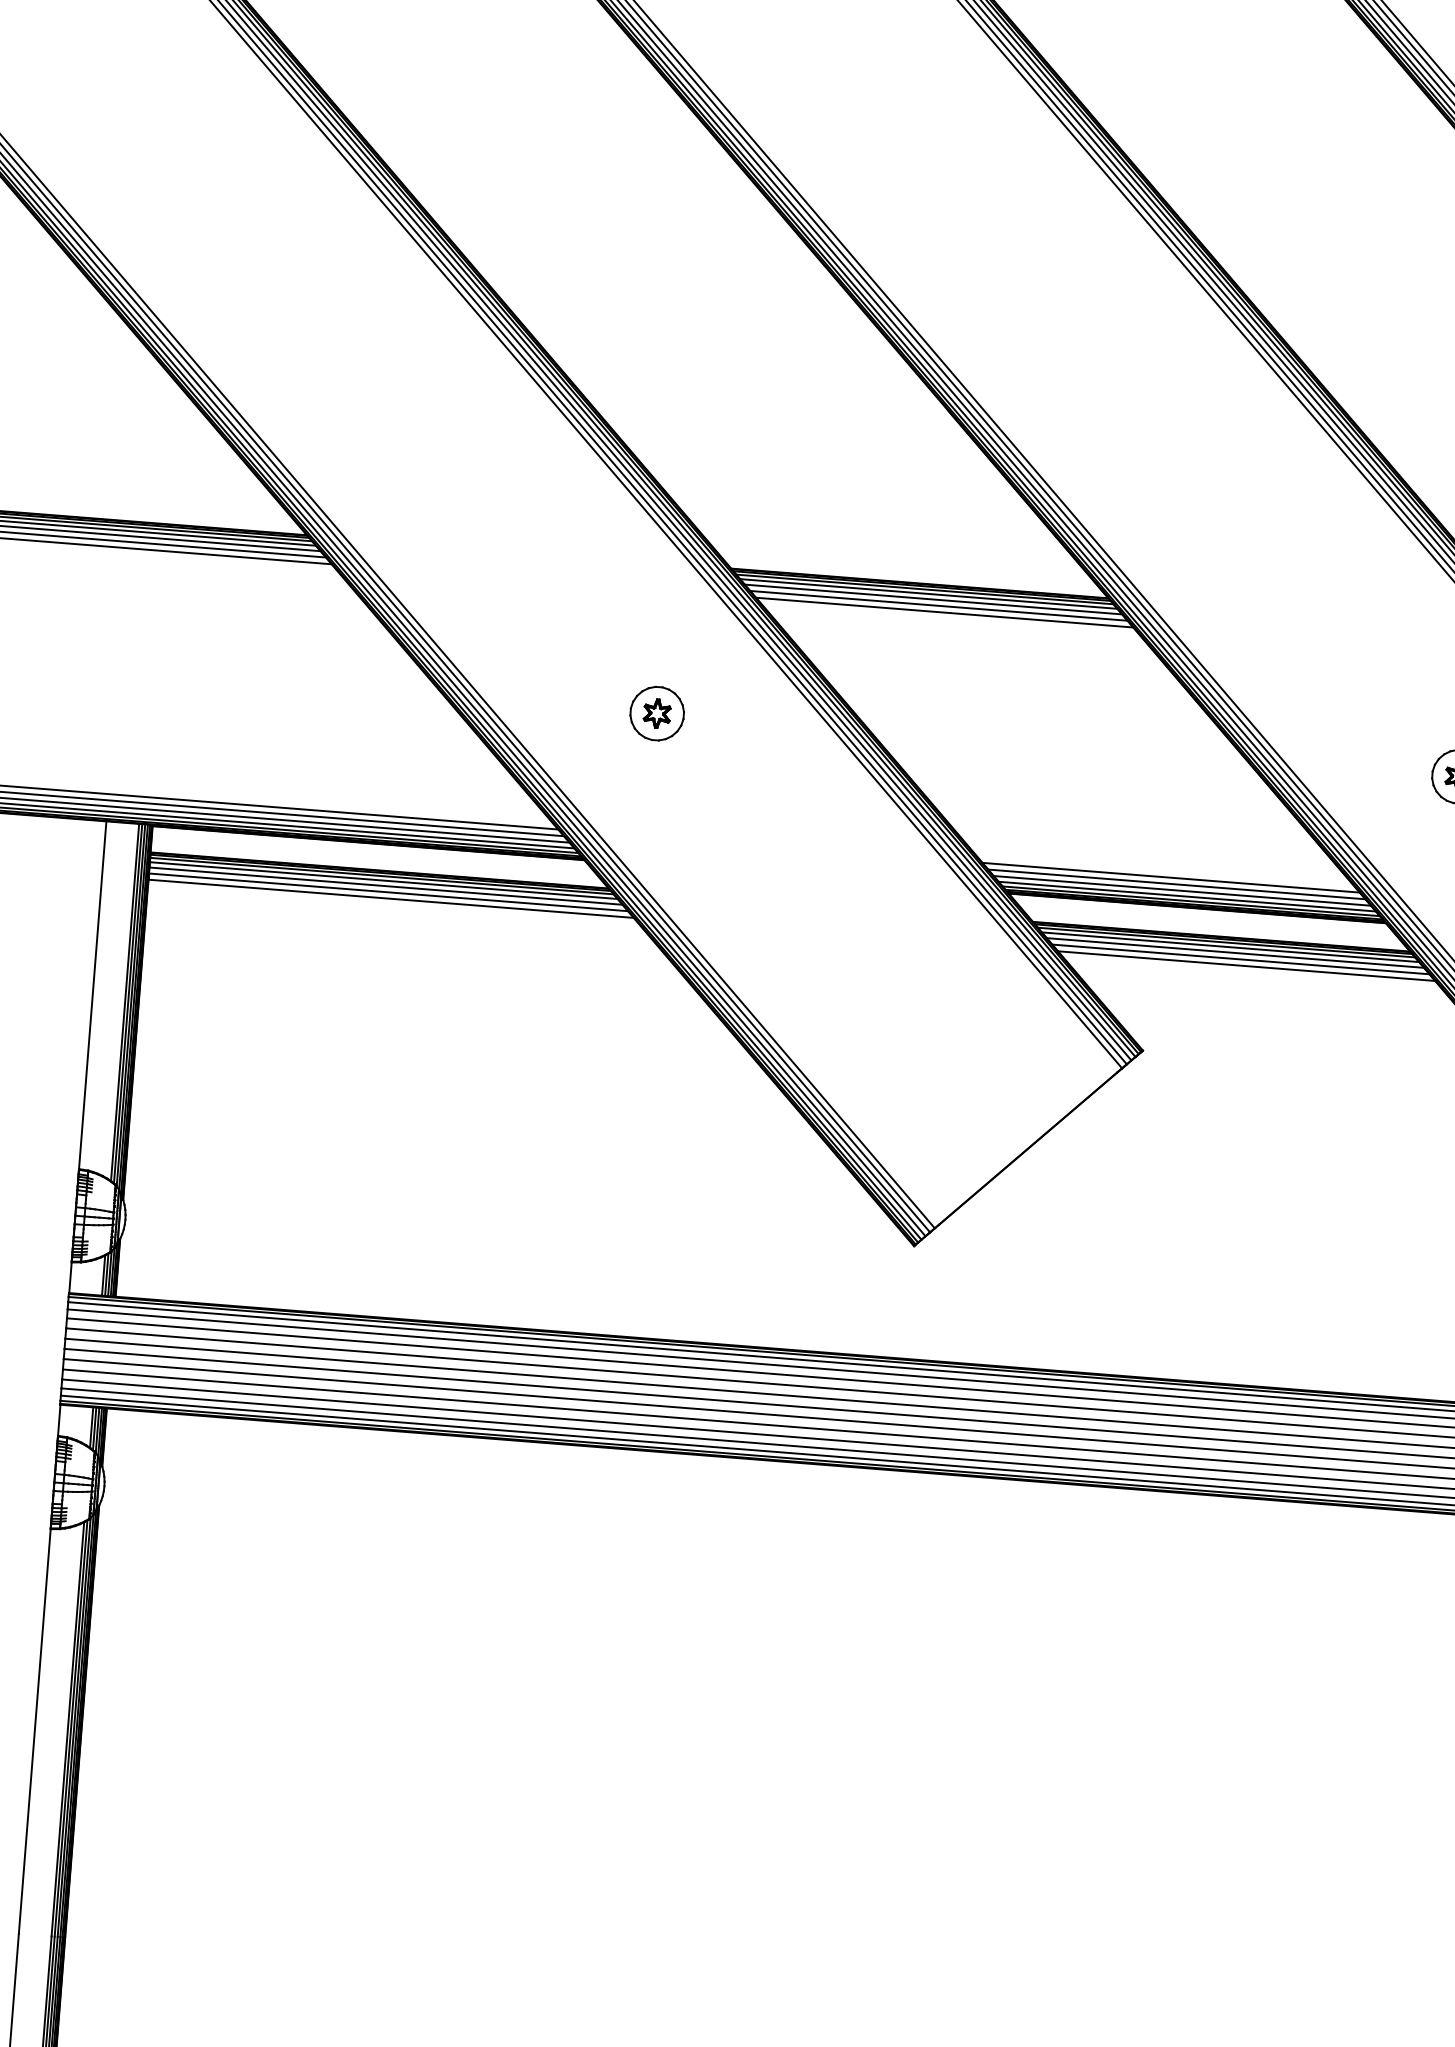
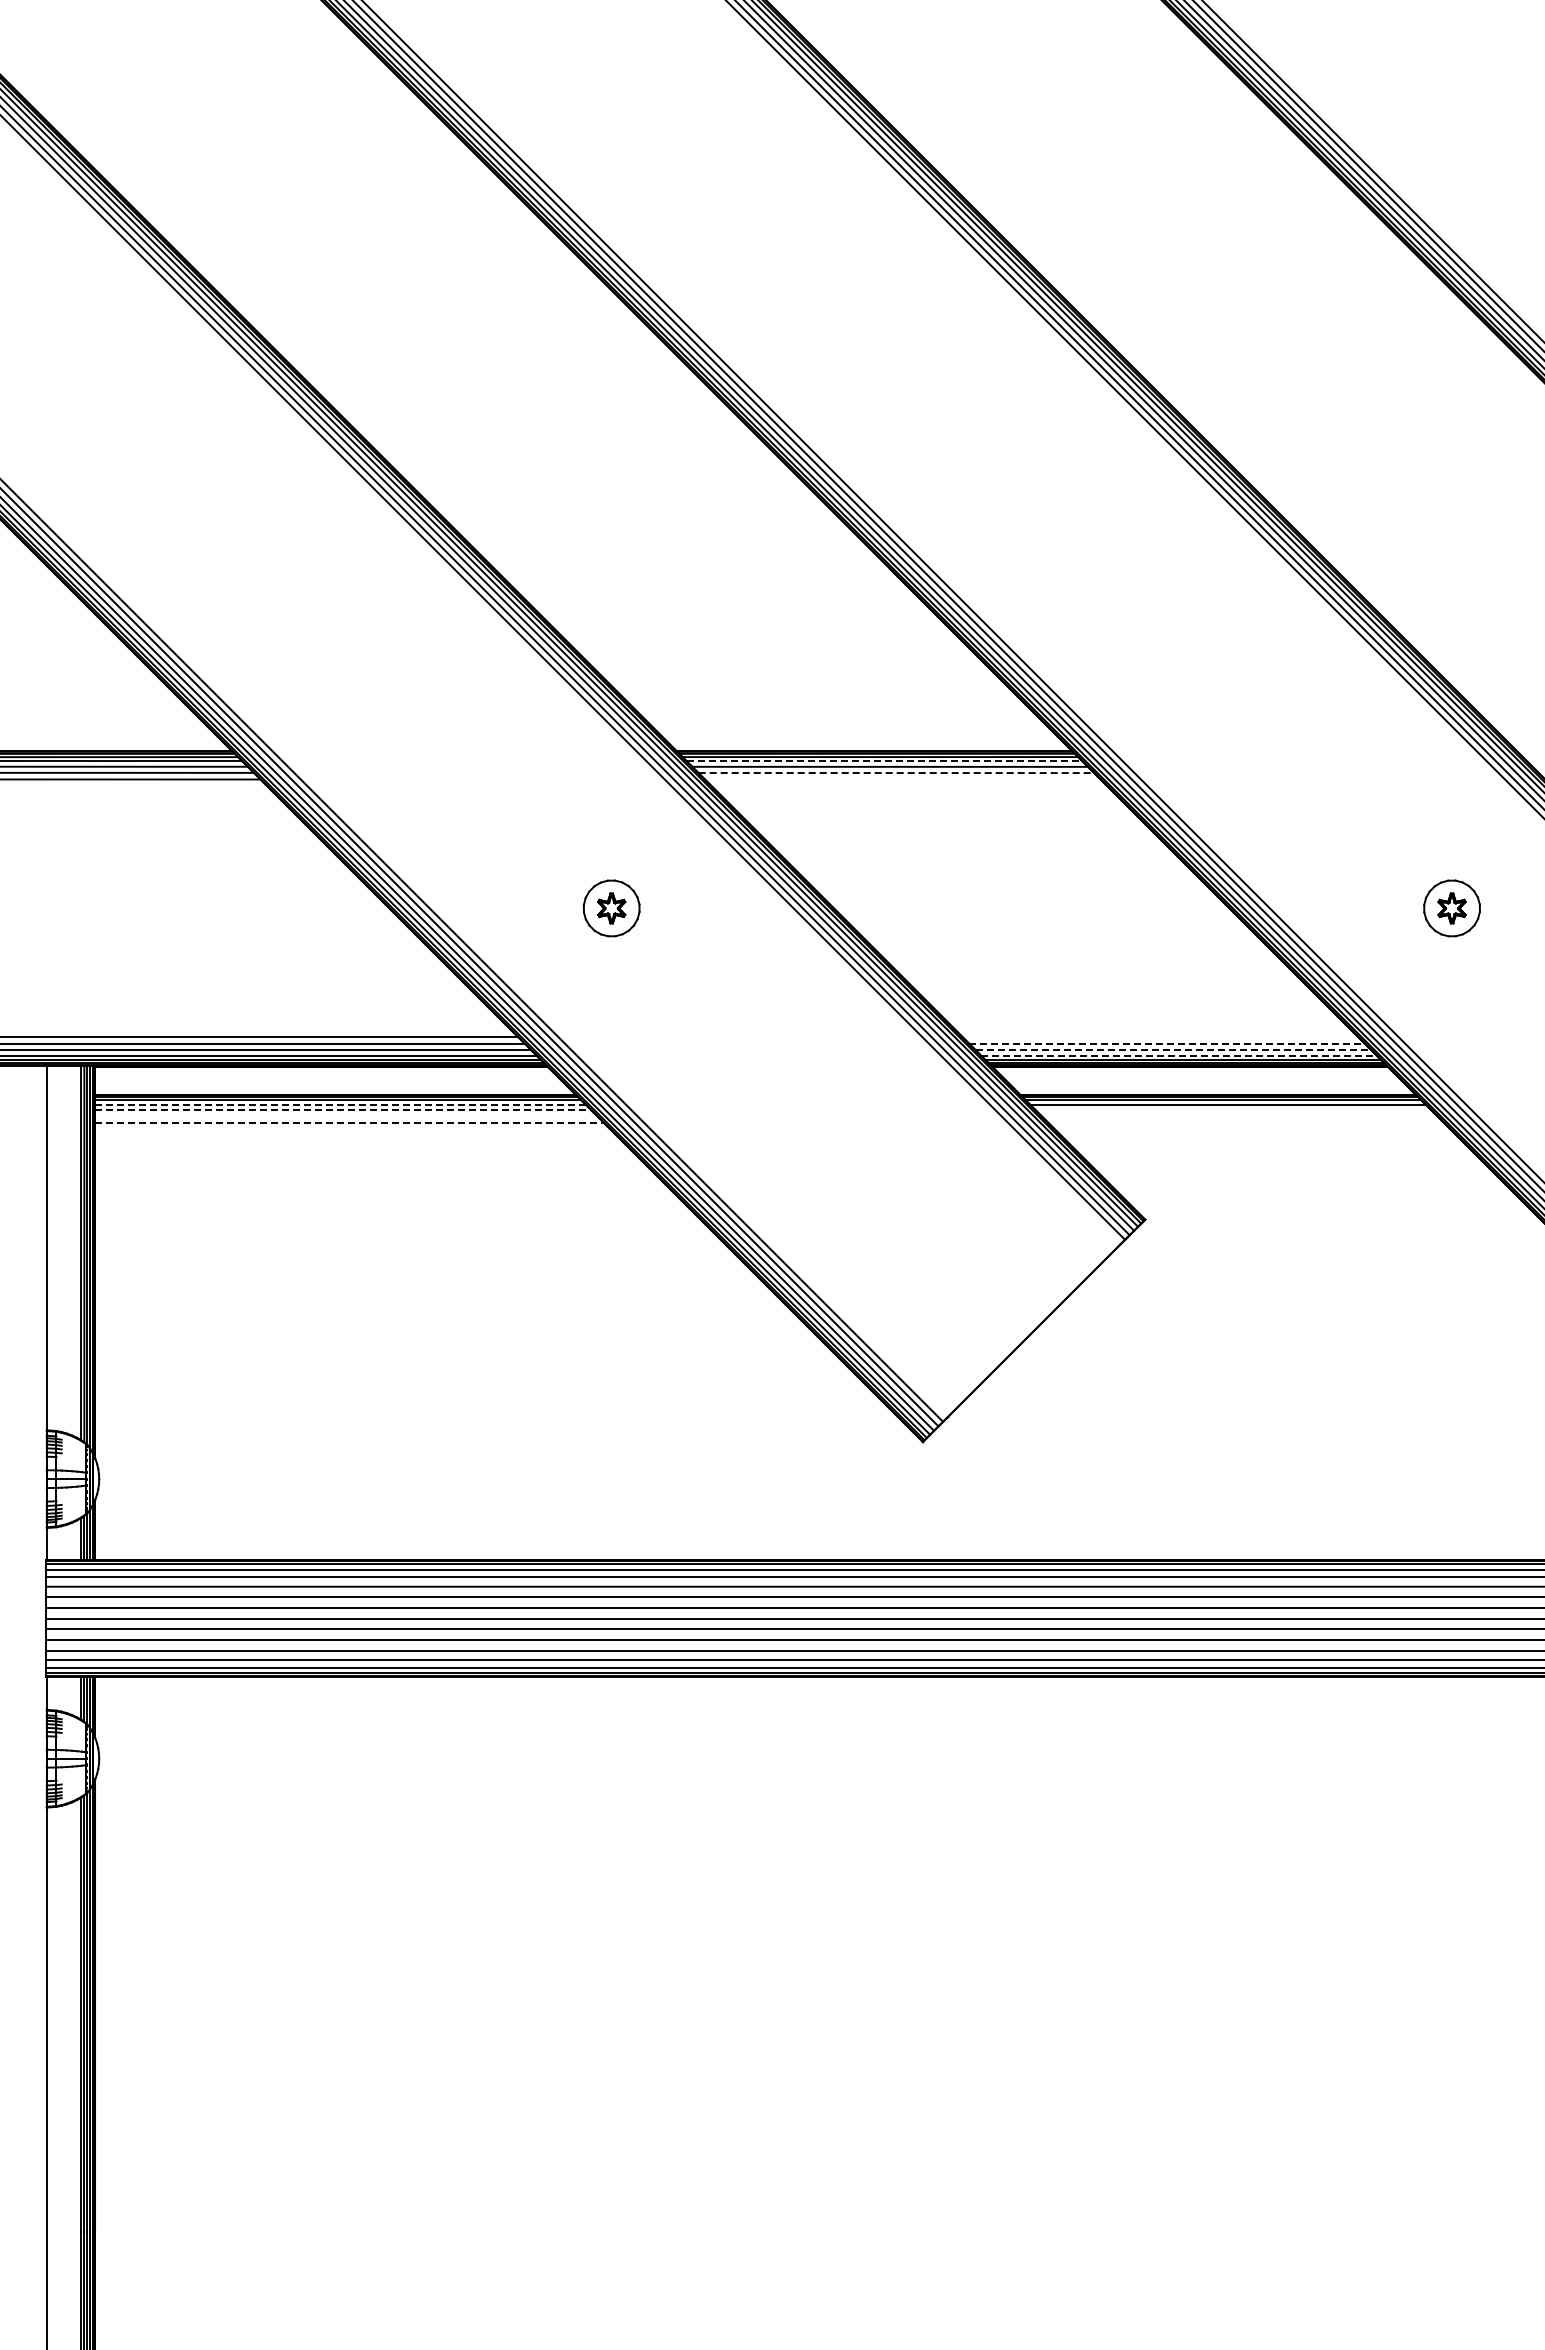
line: (928, 593) -> (884, 761), solid -> dashed
line: (939, 606) -> (896, 773), solid -> dashed
line: (944, 612) -> (902, 779), removed
line: (1171, 878) -> (1160, 1037), removed
line: (383, 880) -> (340, 1104), solid -> dashed
line: (1177, 884) -> (1167, 1043), solid -> dashed
line: (386, 886) -> (343, 1110), solid -> dashed
line: (1182, 890) -> (1173, 1049), solid -> dashed
line: (388, 892) -> (346, 1116), removed
line: (1186, 896) -> (1178, 1055), solid -> dashed
line: (391, 899) -> (350, 1123), solid -> dashed
line: (1235, 953) -> (1233, 1110), removed
line: (1240, 959) -> (1239, 1116), removed
line: (1246, 966) -> (1246, 1123), removed

